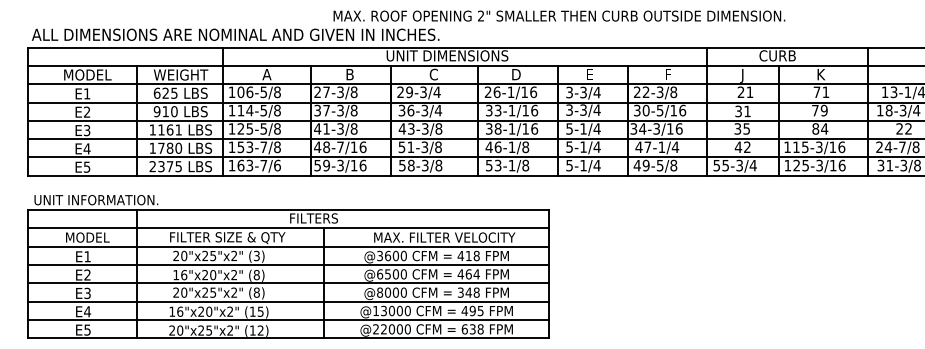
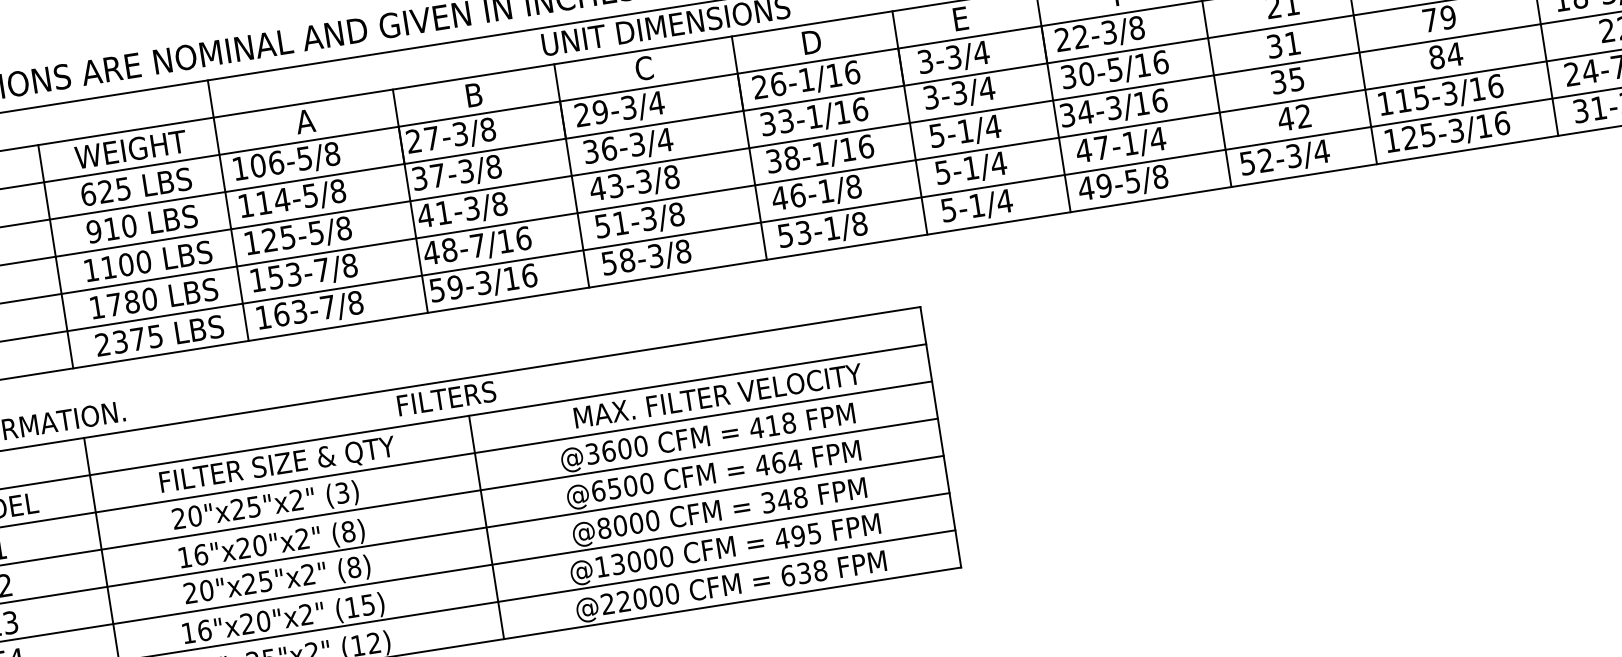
text: (174, 129) -> (135, 262), 1161 -> 1100
text: (277, 165) -> (355, 302), 163-7/6 -> 163-7/8
text: (725, 165) -> (1265, 160), 55-3/4 -> 52-3/4

